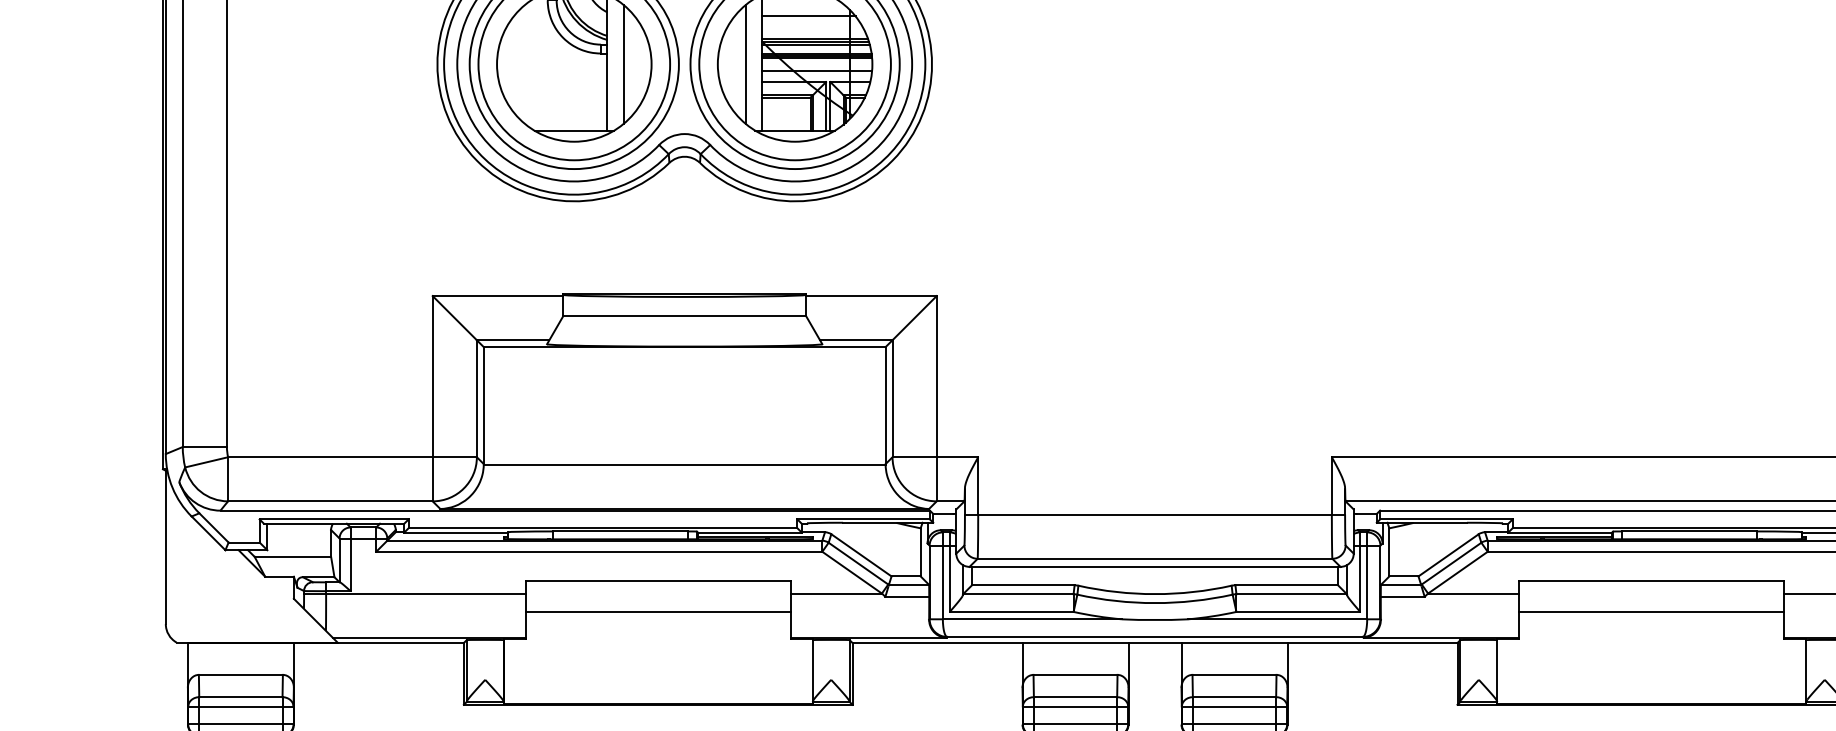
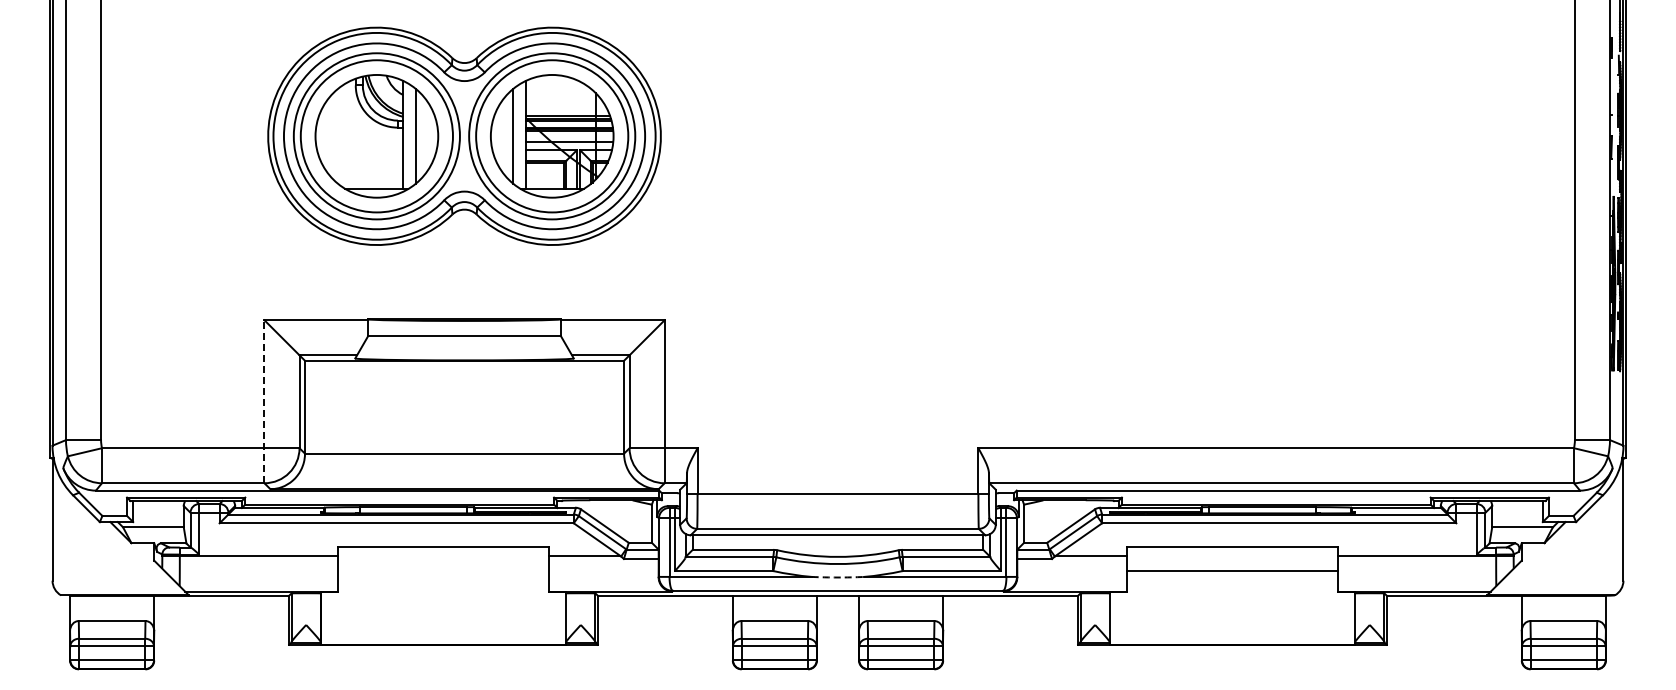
line: (808, 16) -> (562, 98), removed
line: (432, 398) -> (264, 401), solid -> dashed
line: (658, 612) -> (443, 571), removed
arc: (1154, 620) -> (837, 577), solid -> dashed

